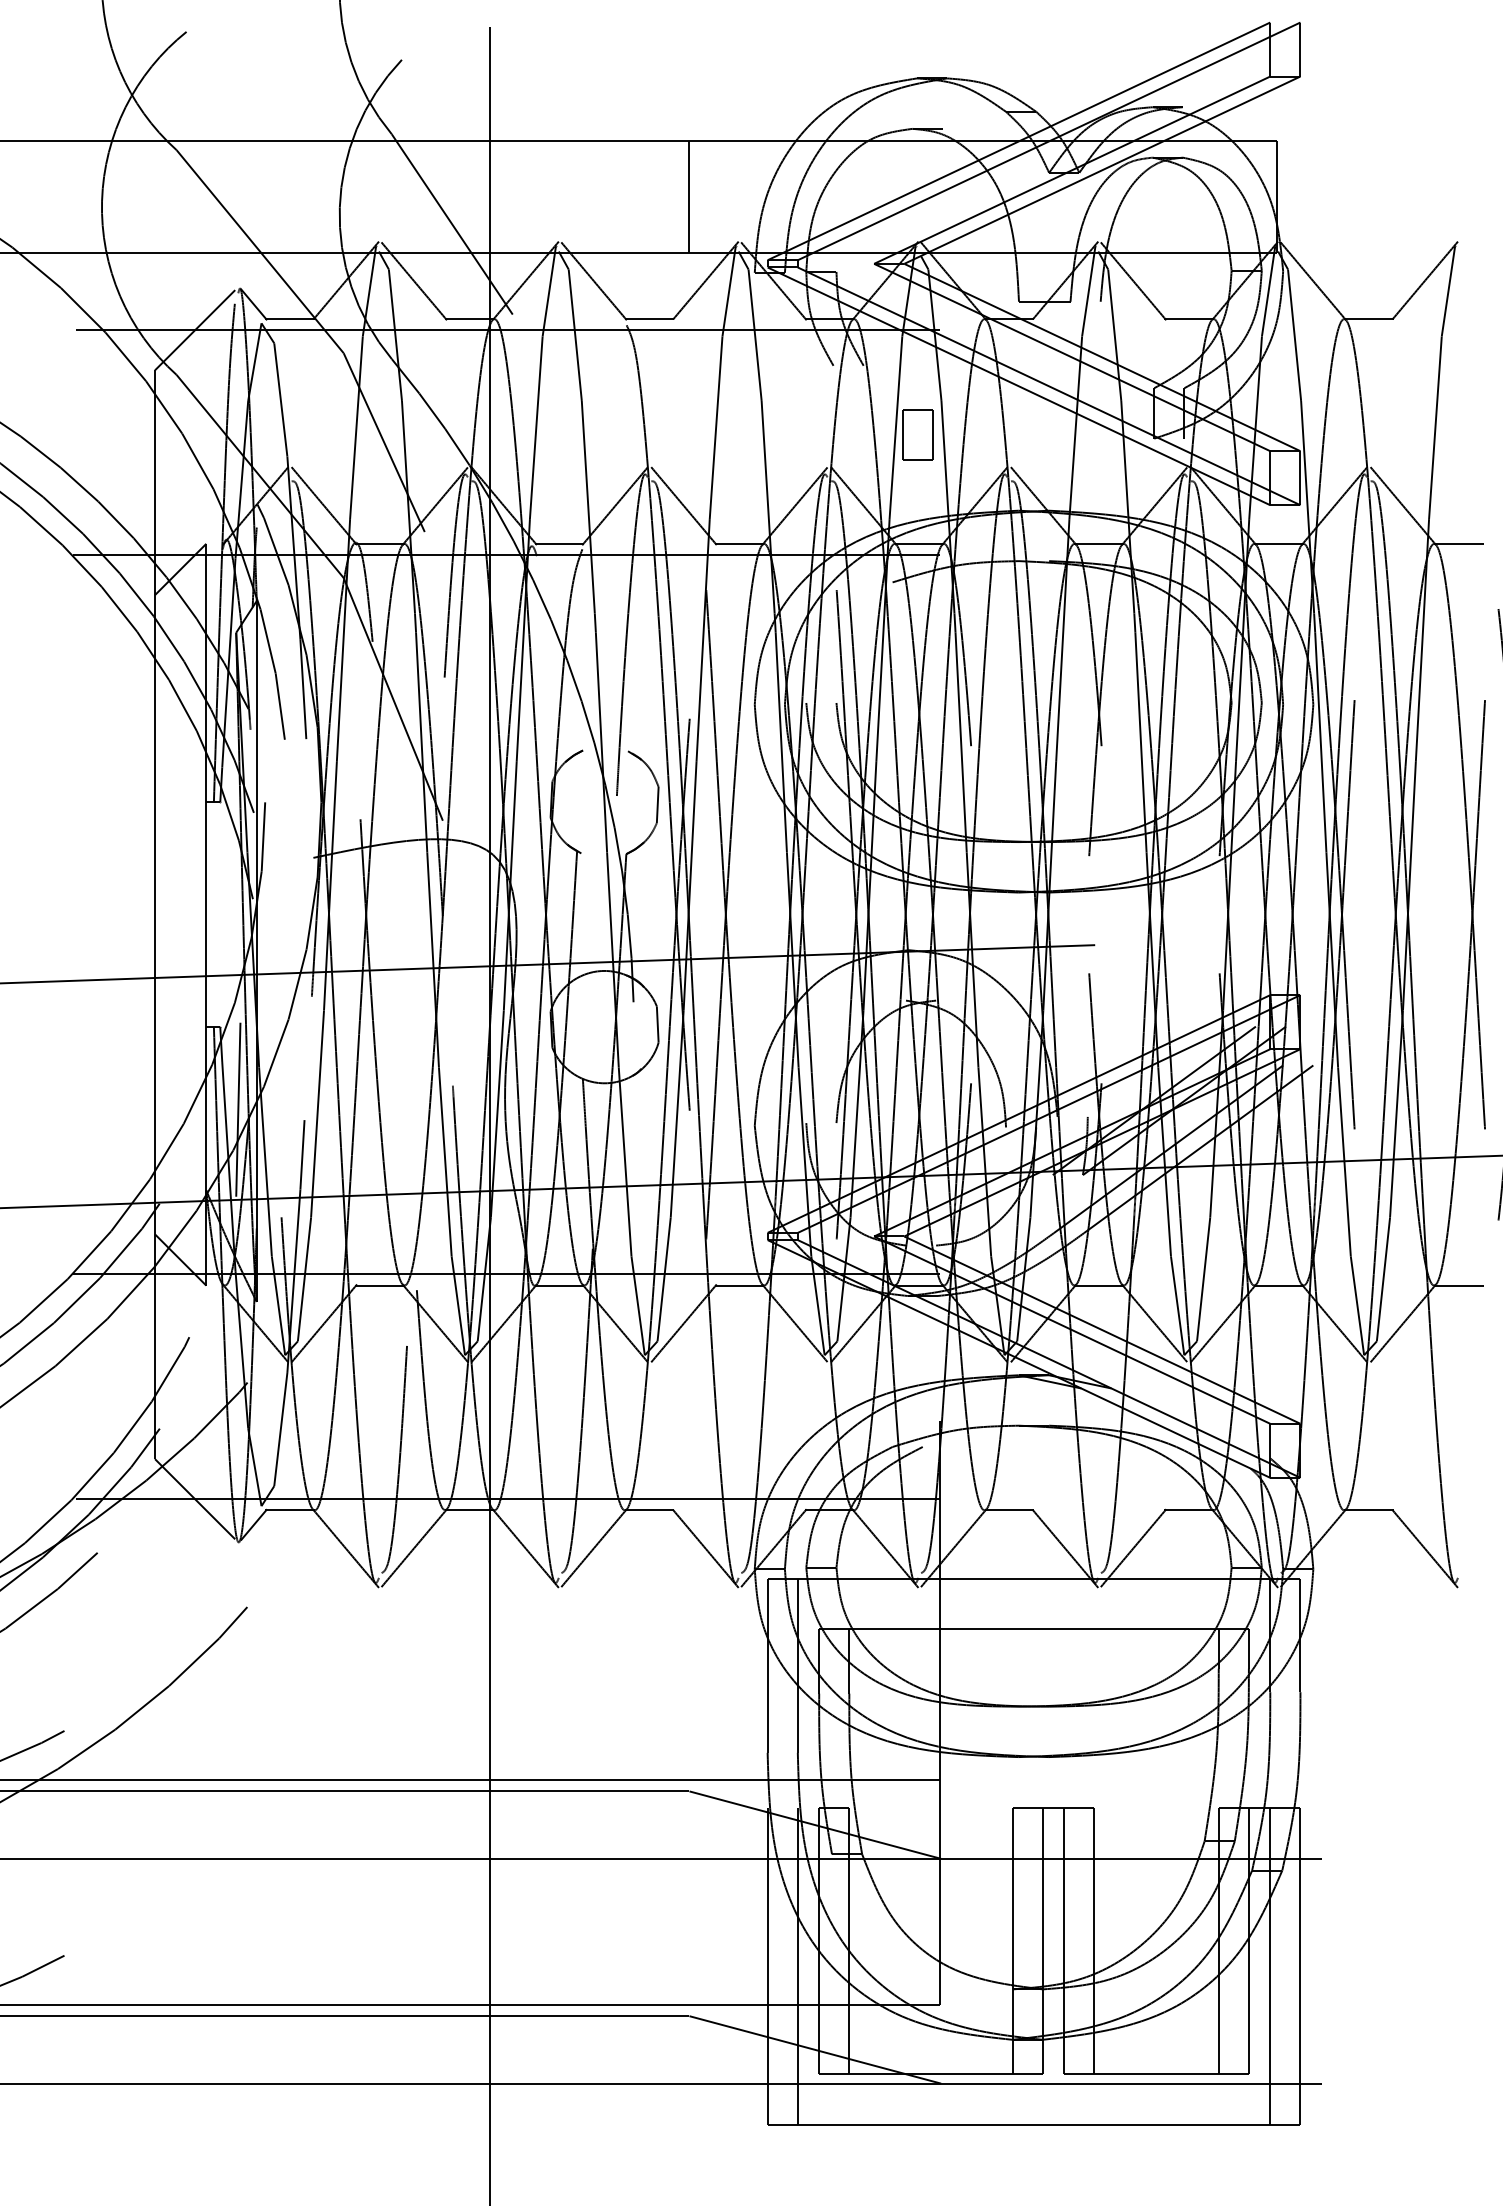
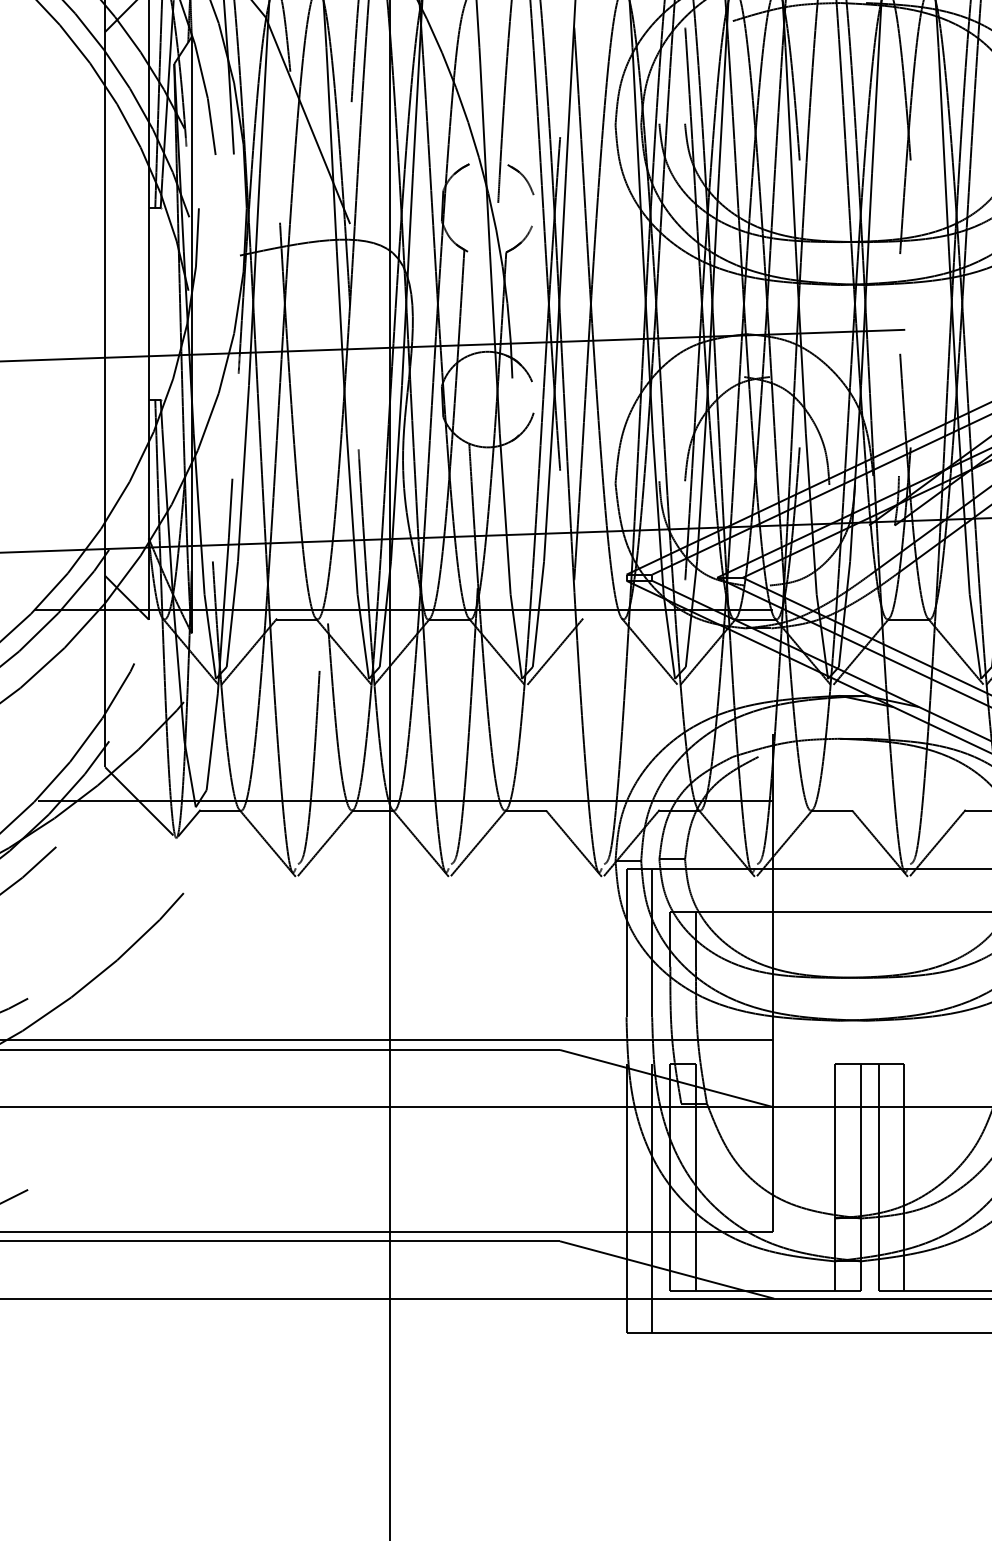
line: (657, 804) -> (532, 210), removed
line: (657, 1024) -> (532, 397), removed
line: (238, 1109) -> (176, 469), removed
line: (739, 1285) -> (602, 619), removed

